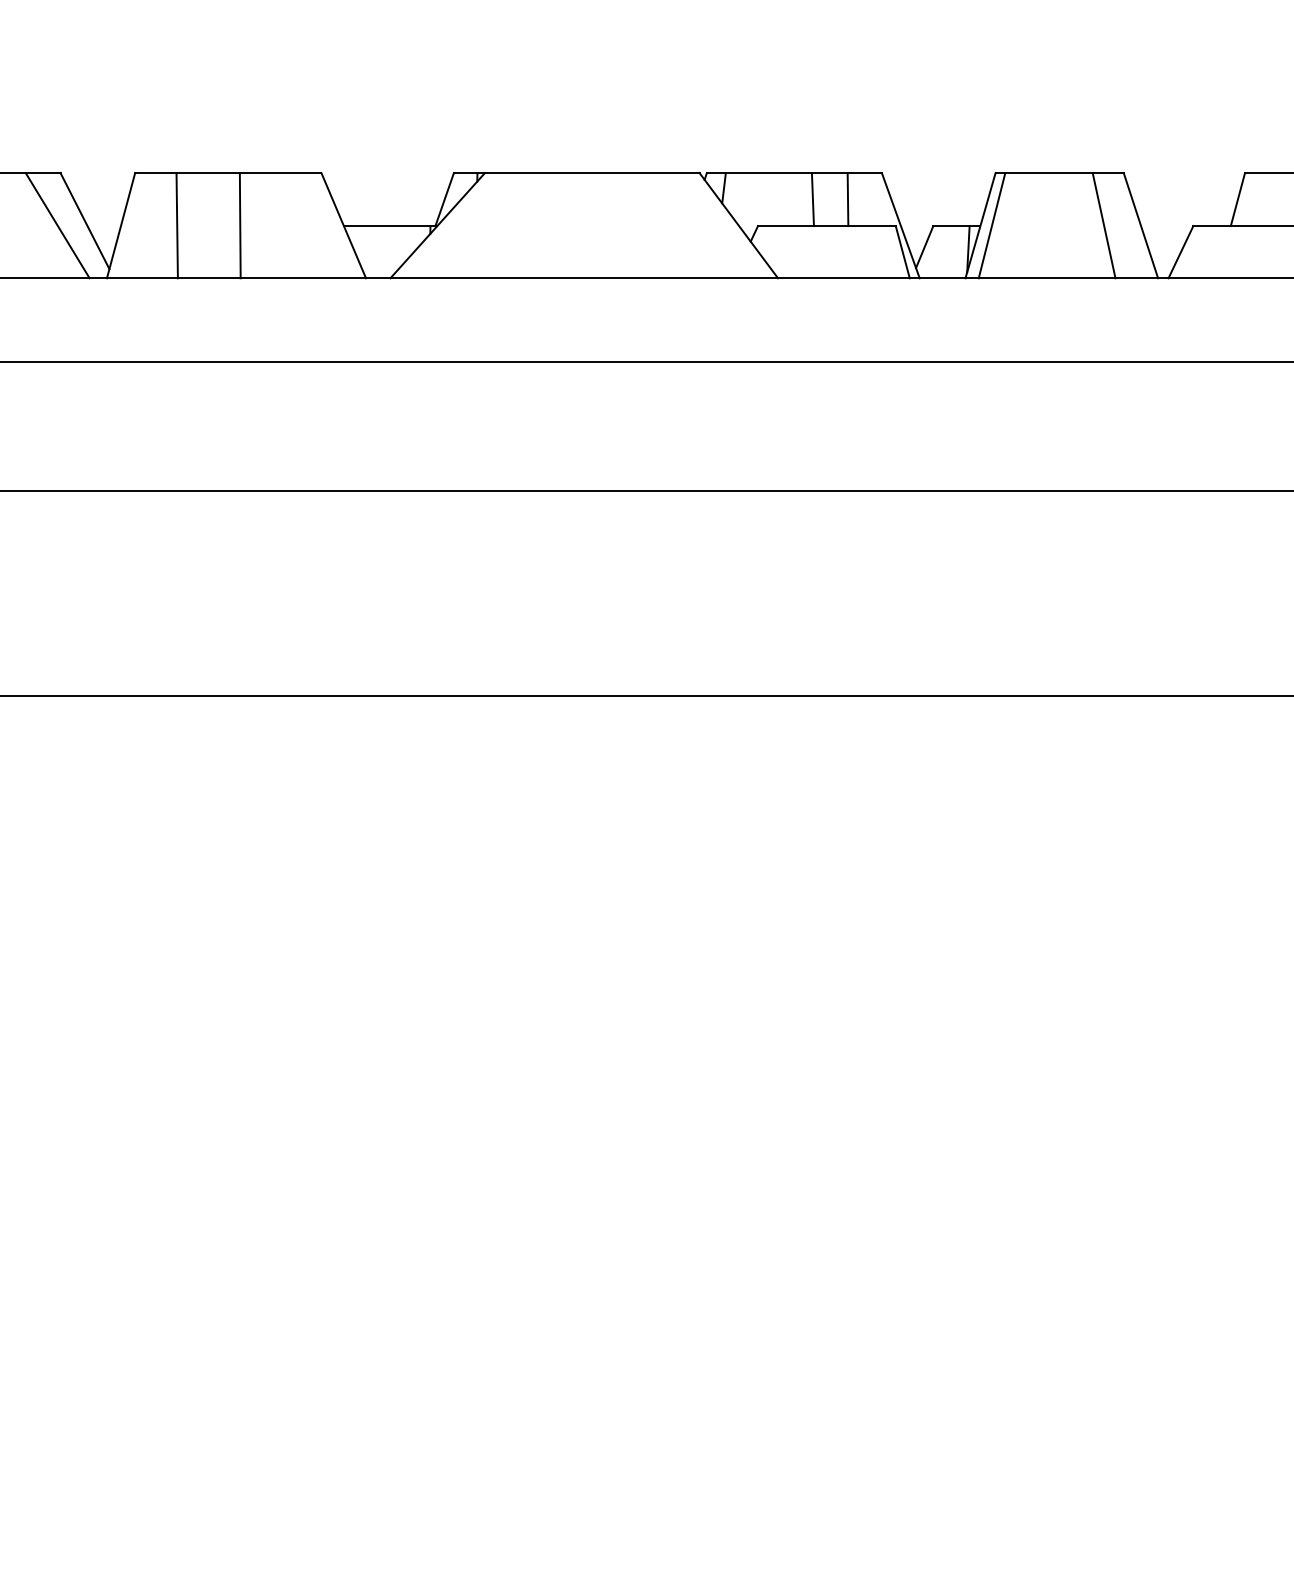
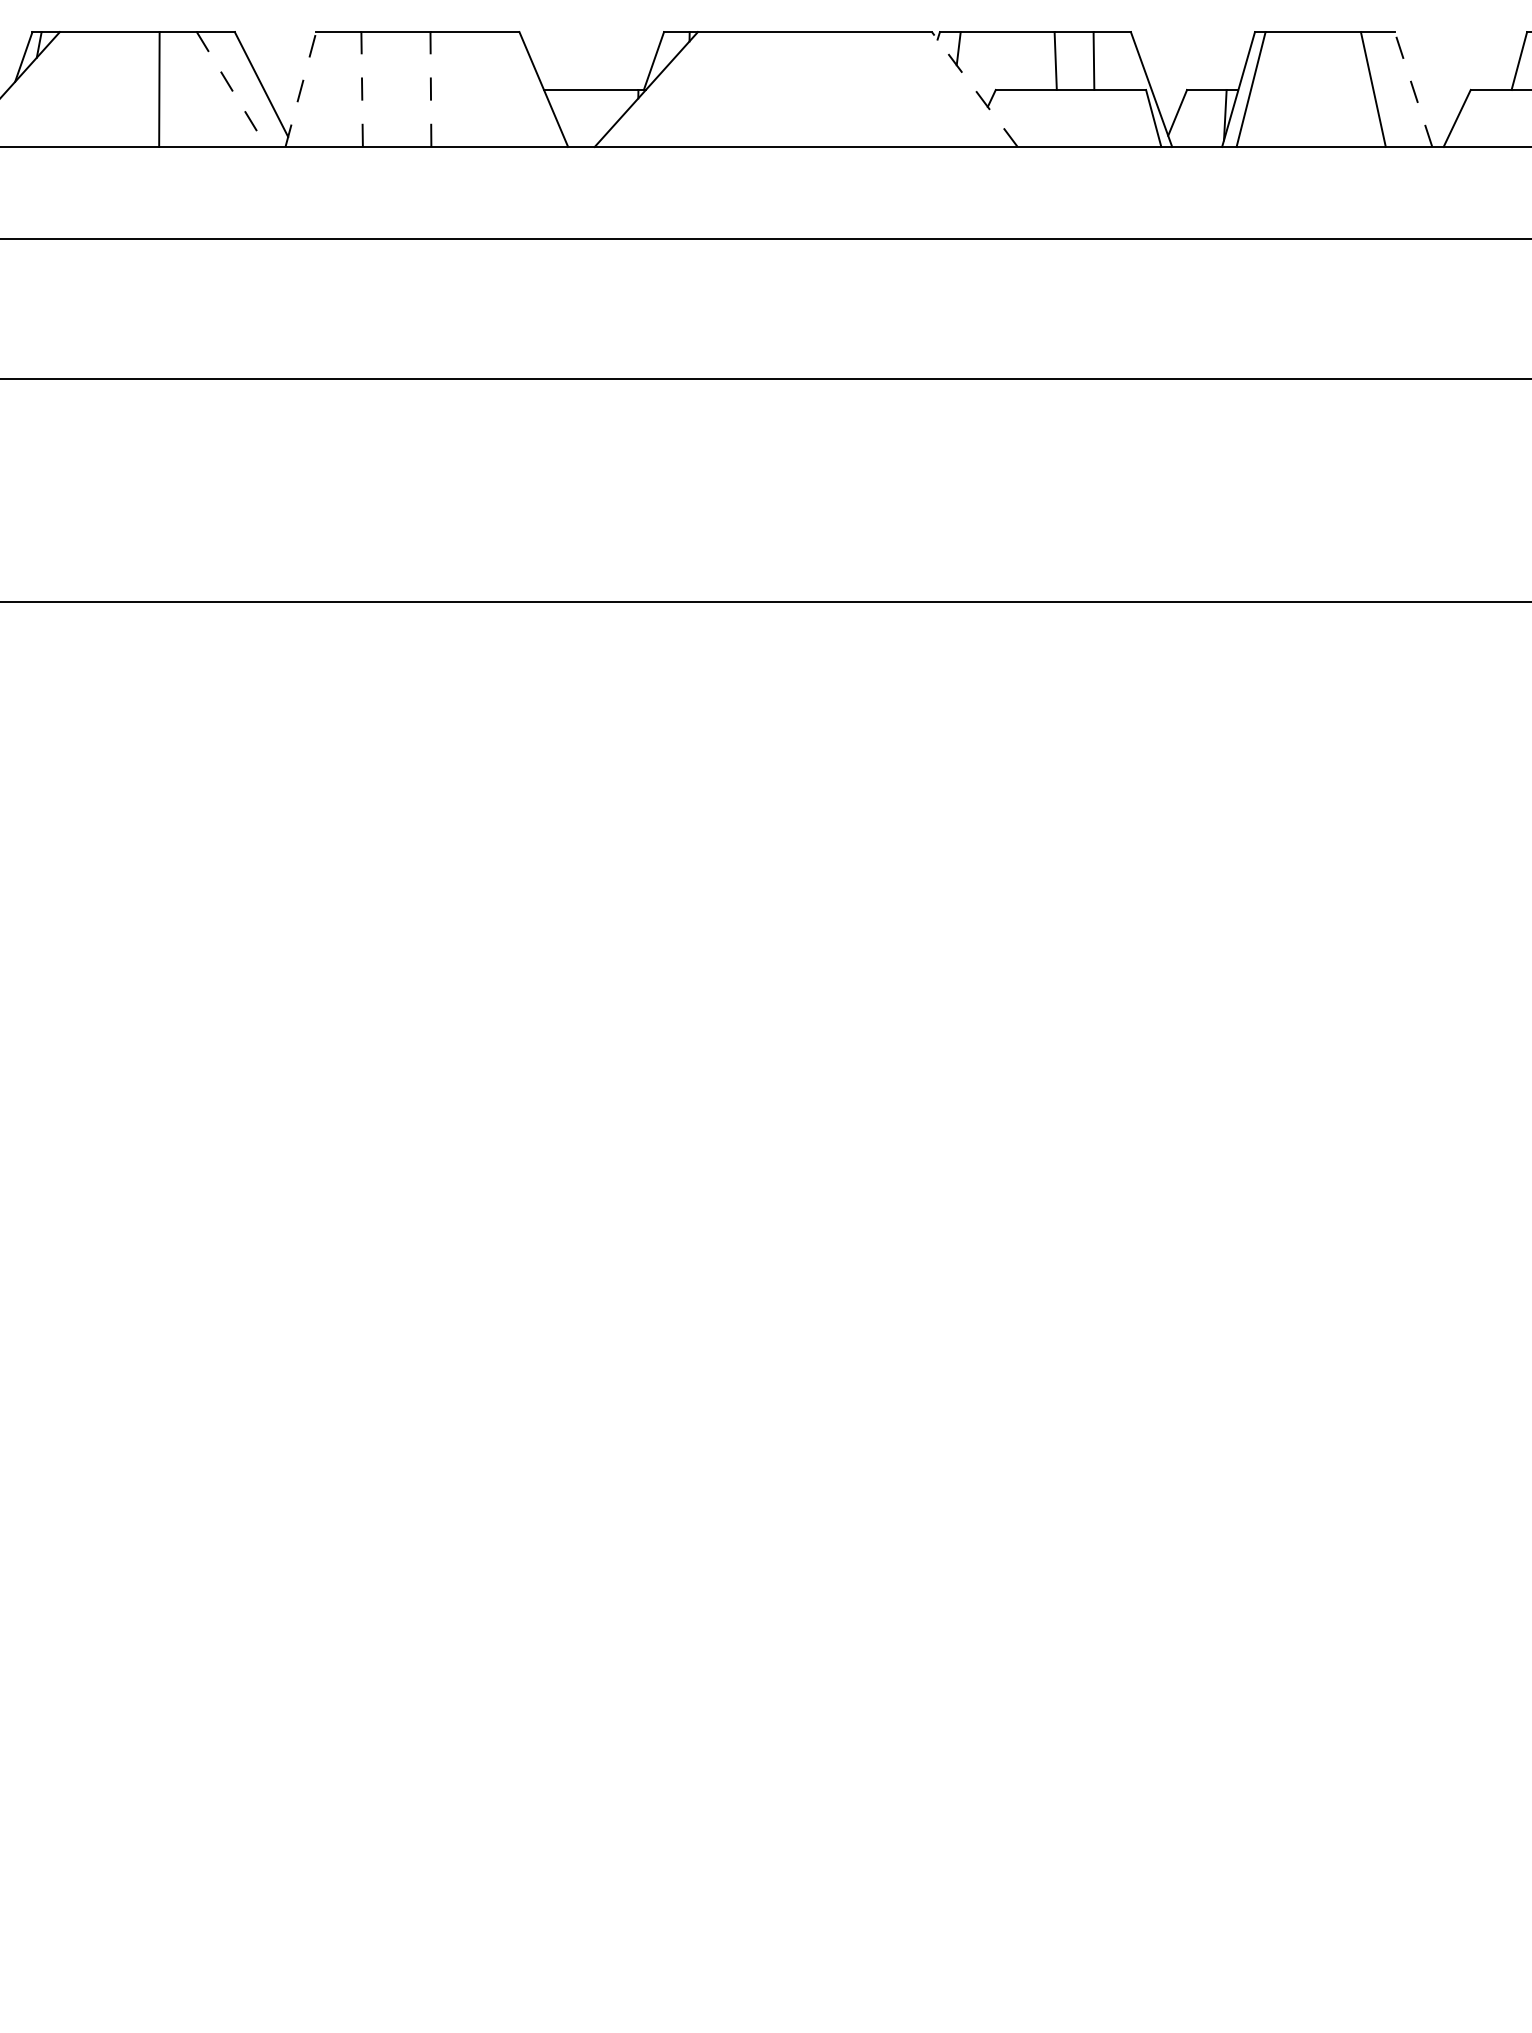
line: (57, 225) -> (231, 89), solid -> dashed
line: (121, 225) -> (301, 89), solid -> dashed
line: (177, 225) -> (362, 89), solid -> dashed
line: (239, 225) -> (430, 89), solid -> dashed
line: (738, 225) -> (974, 89), solid -> dashed
line: (1140, 225) -> (1413, 89), solid -> dashed

